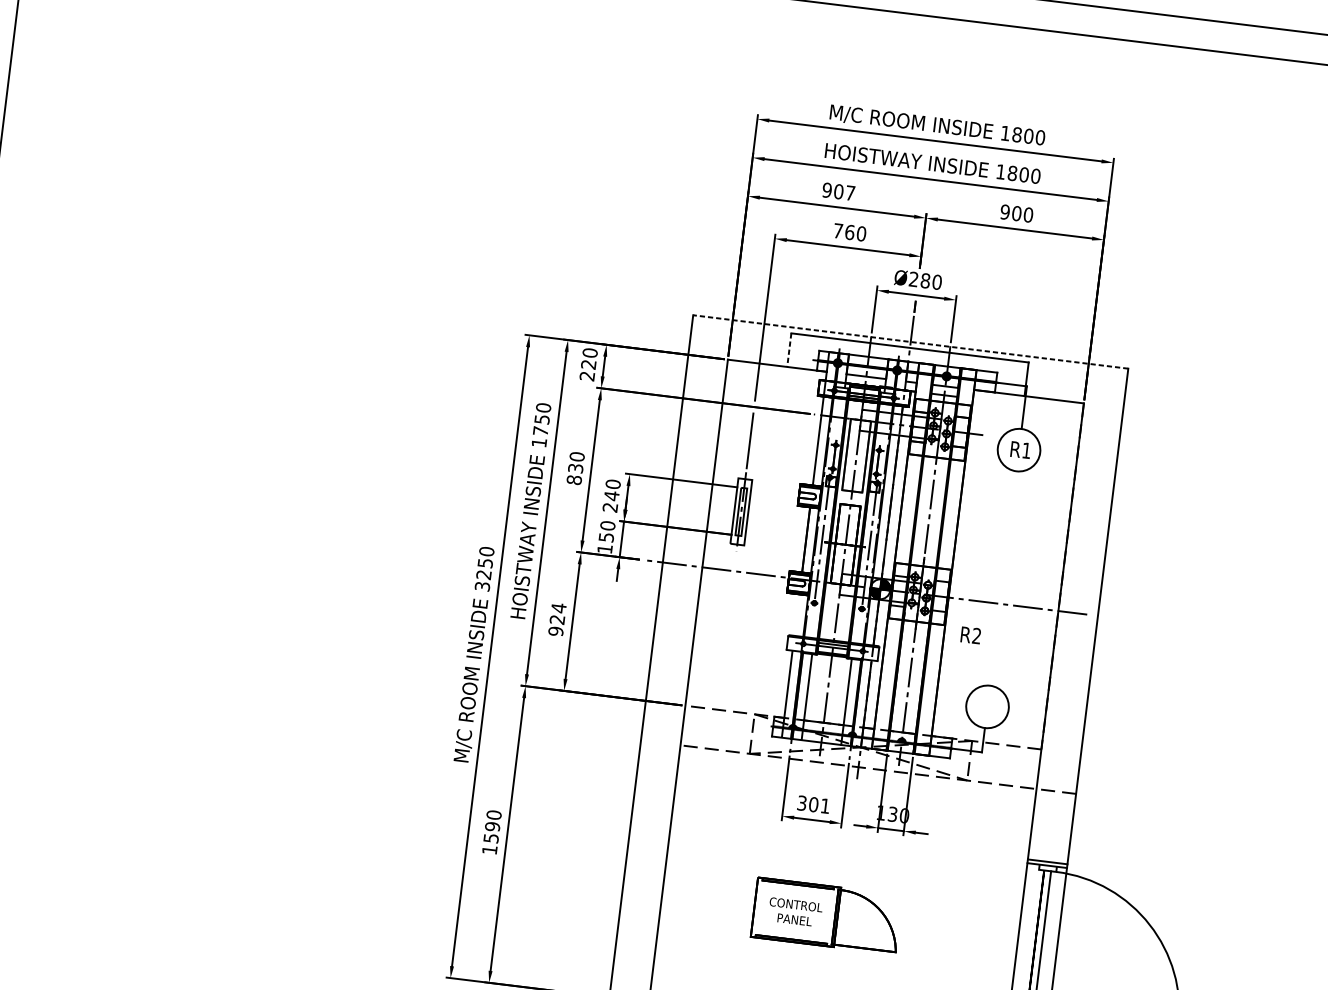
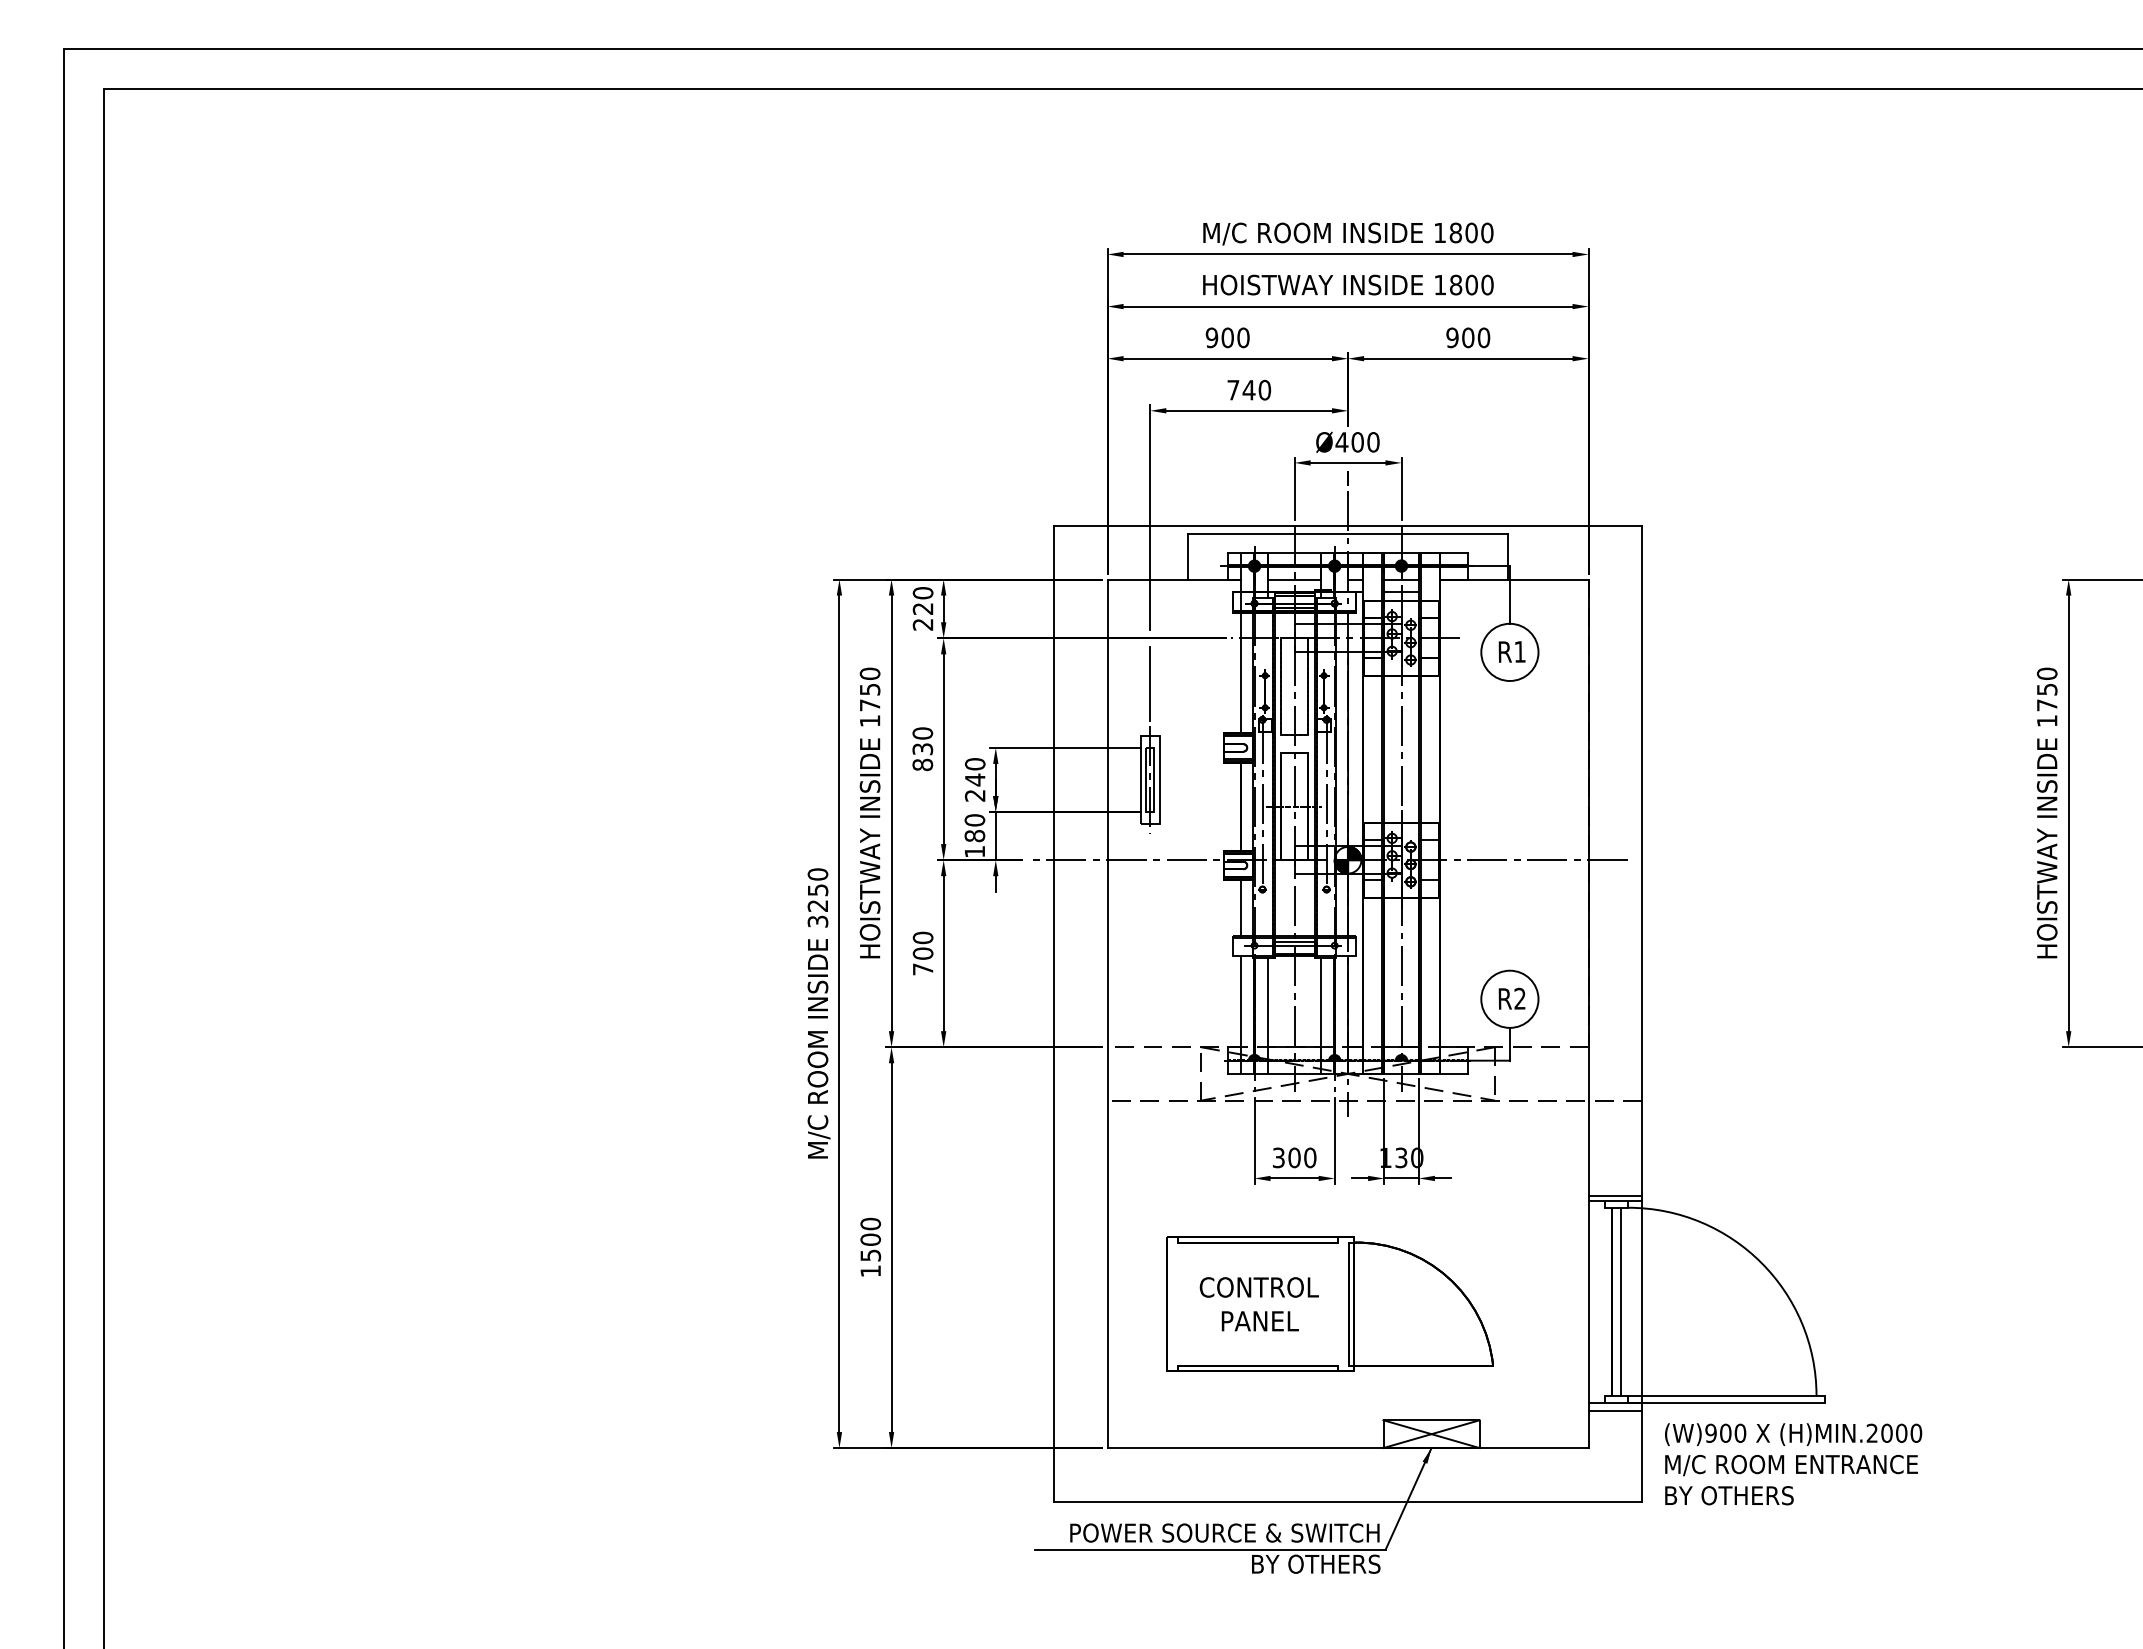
text: (850, 192) -> (1243, 337), 907 -> 900
text: (849, 231) -> (1248, 389), 760 -> 740
text: (919, 280) -> (1349, 442), Ø280 -> Ø400
line: (911, 342) -> (1348, 526), dashed -> solid
line: (789, 349) -> (1187, 556), dashed -> solid
text: (606, 537) -> (974, 836), 150 -> 180
line: (797, 614) -> (1241, 907), added
text: (556, 619) -> (922, 953), 924 -> 700
text: (970, 635) -> (1511, 998), moved
text: (825, 805) -> (1310, 1157), 301 -> 300
text: (492, 826) -> (870, 1239), 1590 -> 1500
part: (826, 915) -> (1329, 1303), size x1.67

